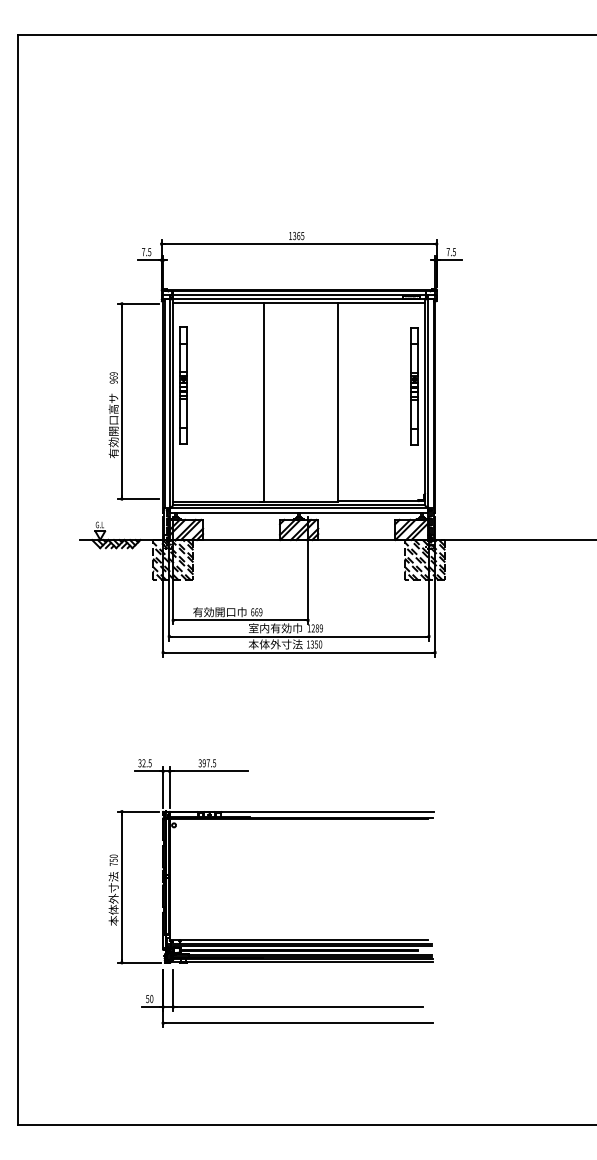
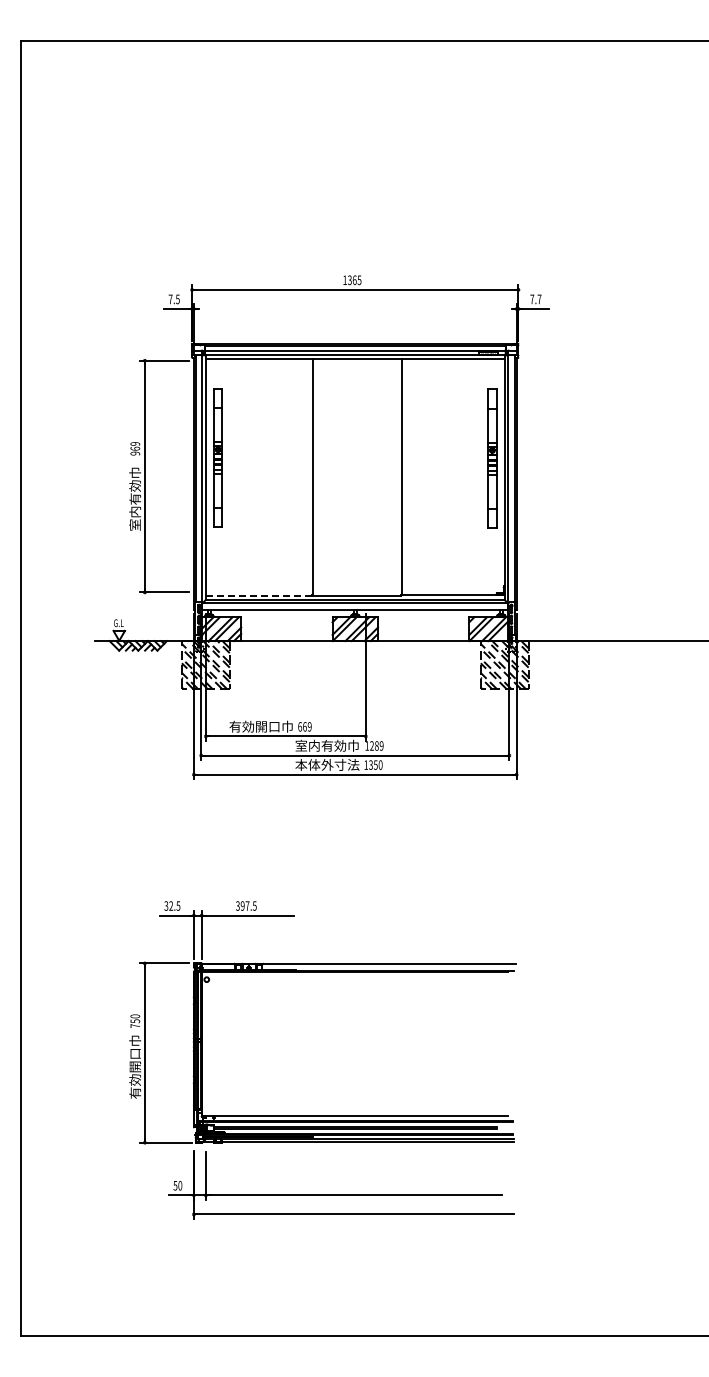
text: (454, 252) -> (539, 299), 7.5 -> 7.7
text: (113, 425) -> (135, 505), 有効開口高サ -> 室内有効巾
line: (217, 501) -> (258, 595), solid -> dashed
text: (113, 898) -> (135, 1066), 本体外寸法 -> 有効開口巾

